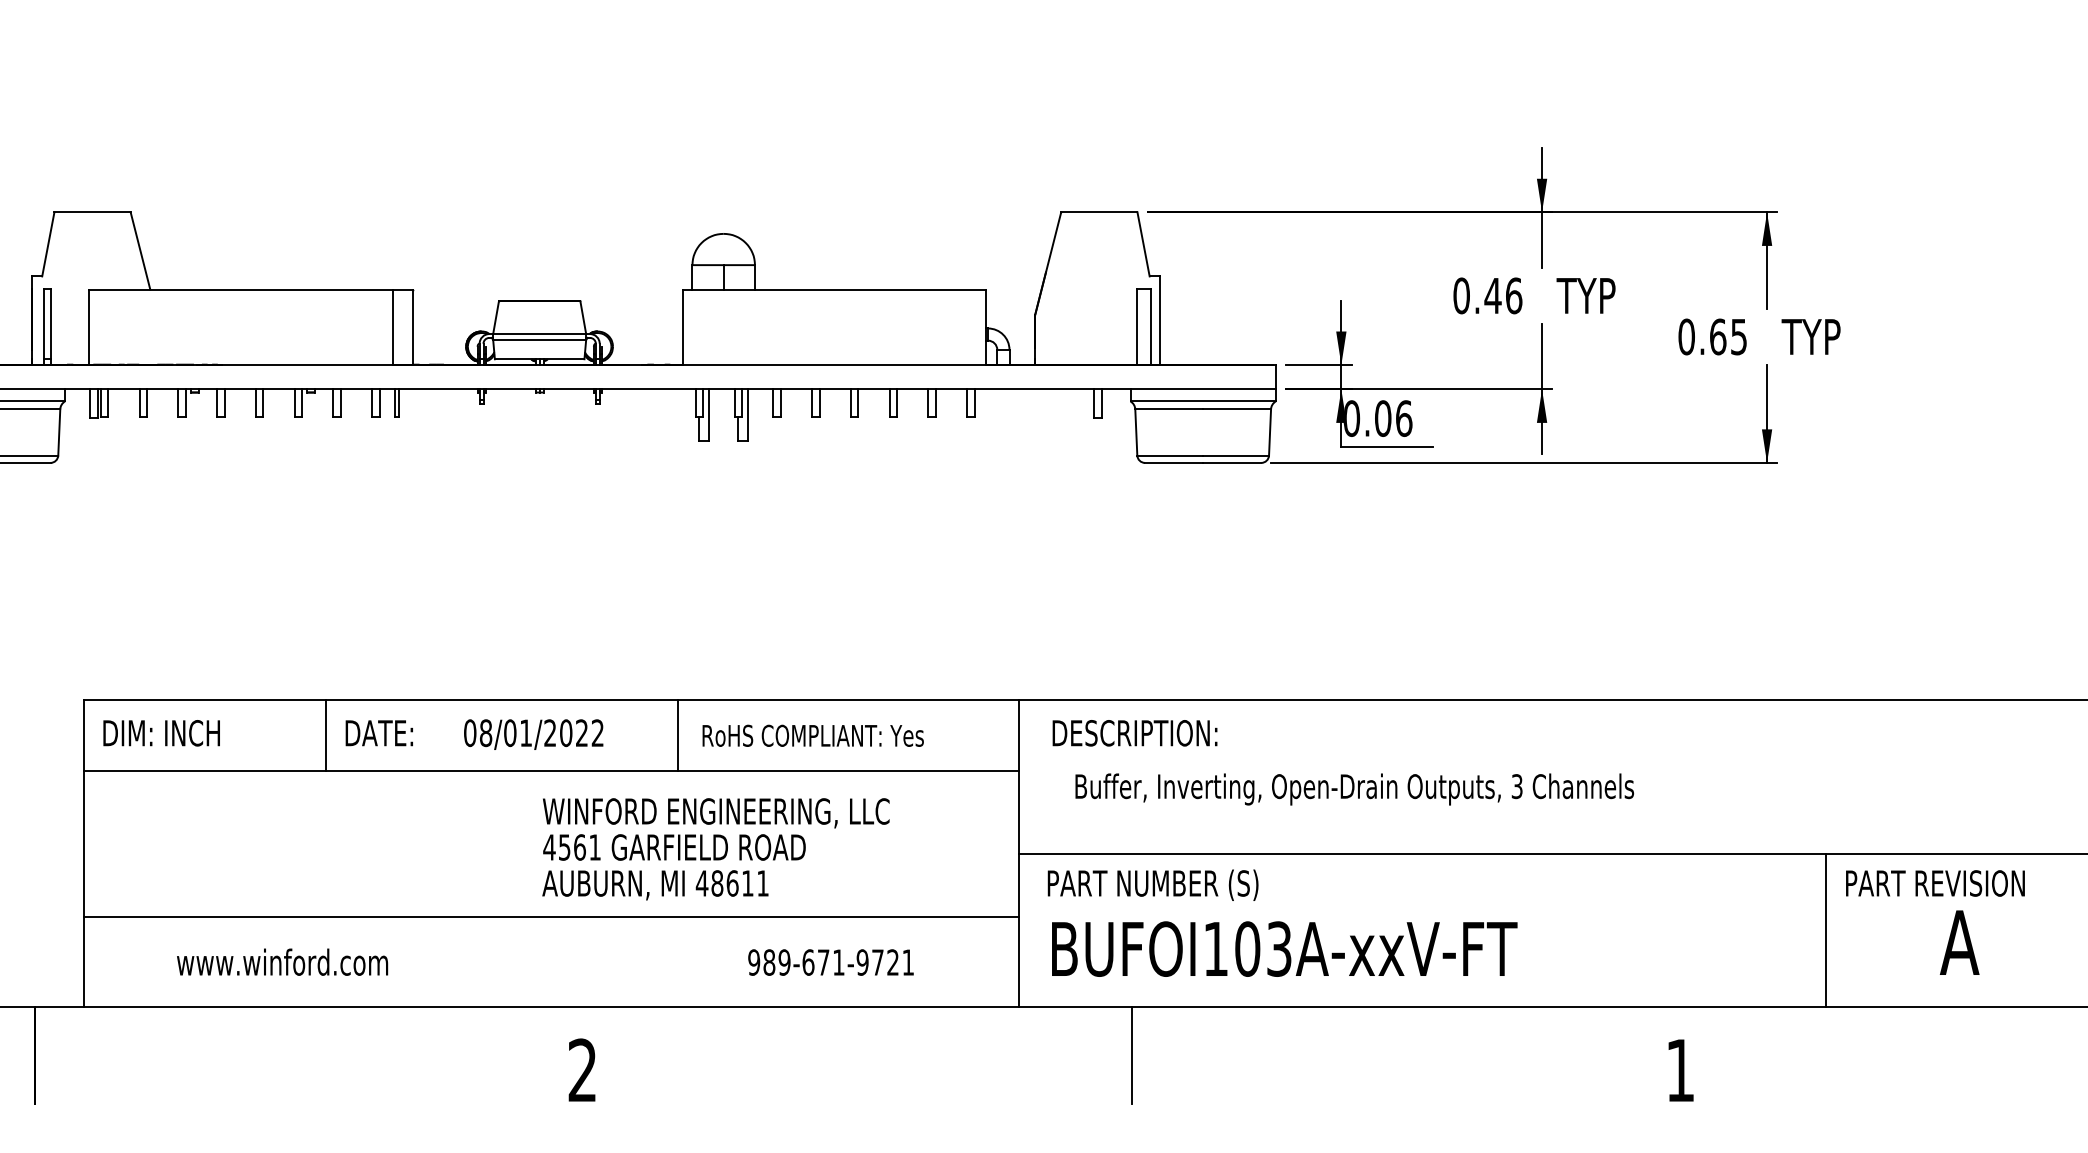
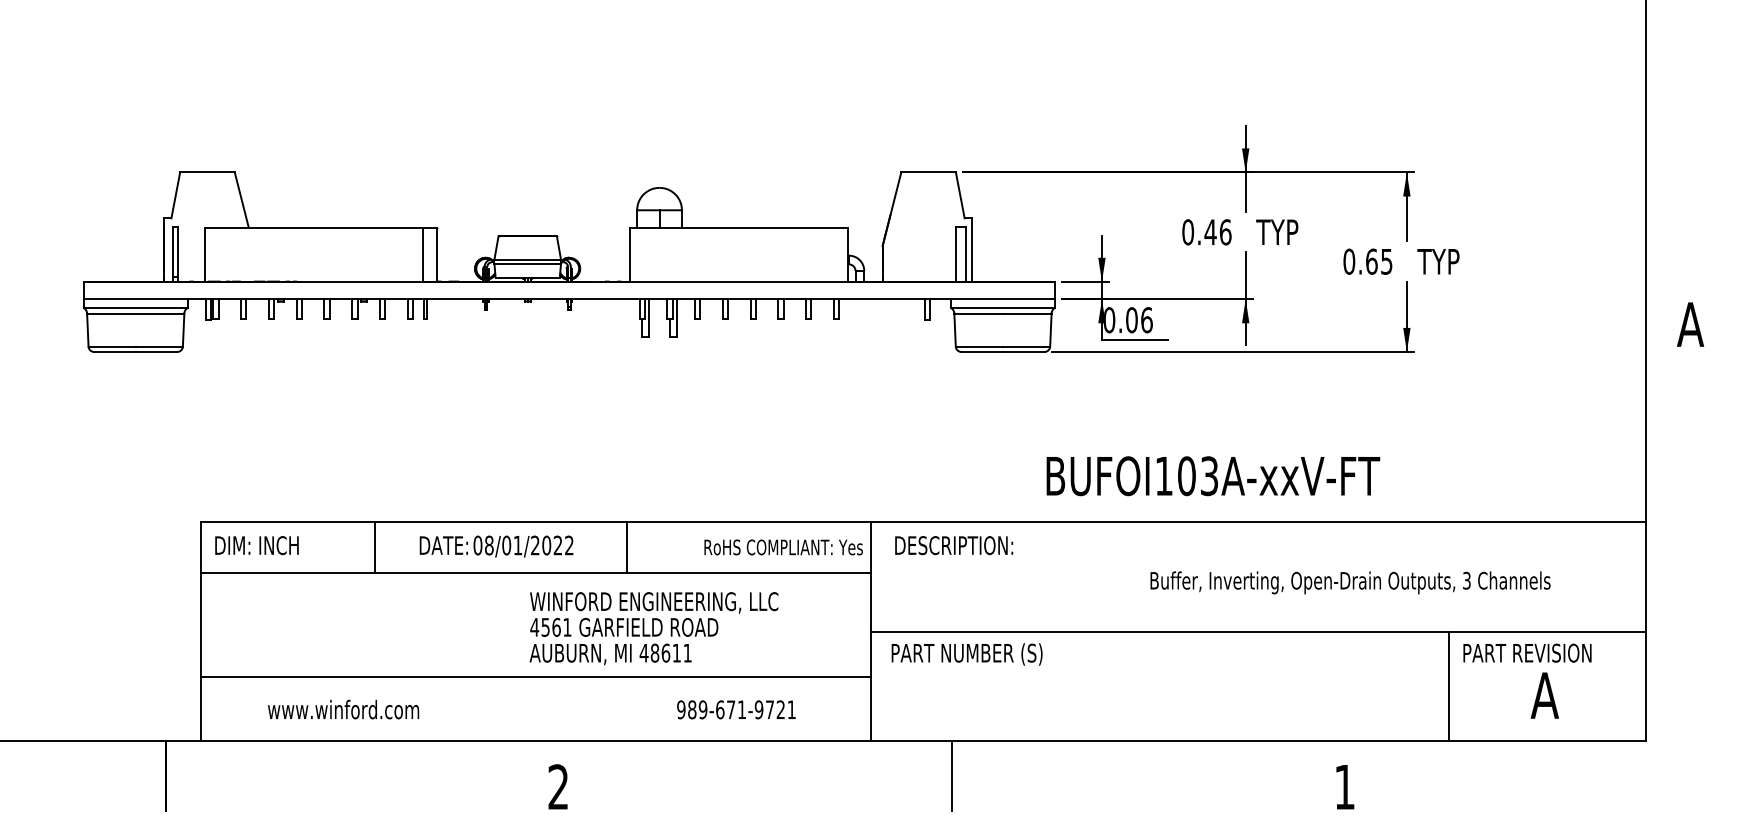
text: (378, 733) -> (443, 545), moved
text: (812, 735) -> (783, 547), moved
text: (1354, 788) -> (1350, 582), moved
text: (1284, 949) -> (1213, 476), moved

